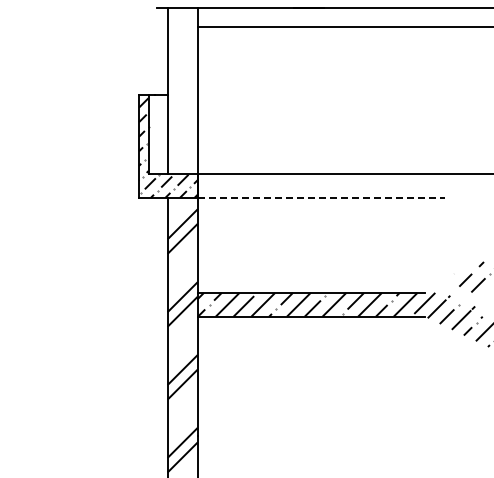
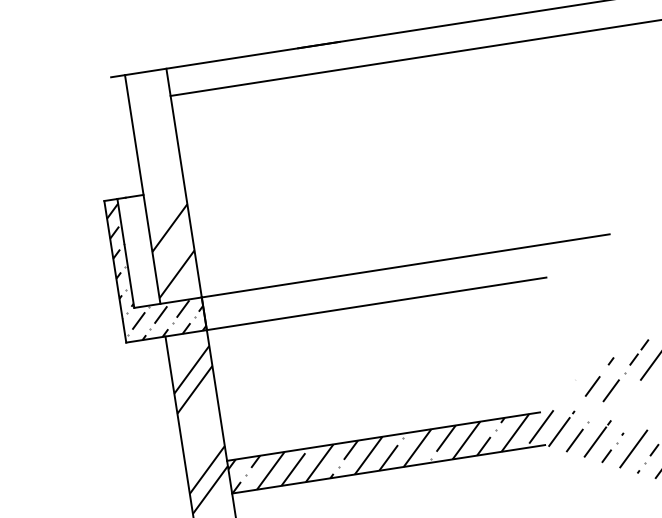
hatch: (182, 137) -> (173, 250), added
line: (321, 197) -> (376, 303), dashed -> solid

